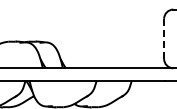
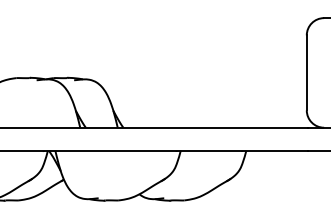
line: (164, 39) -> (307, 73), dashed -> solid

